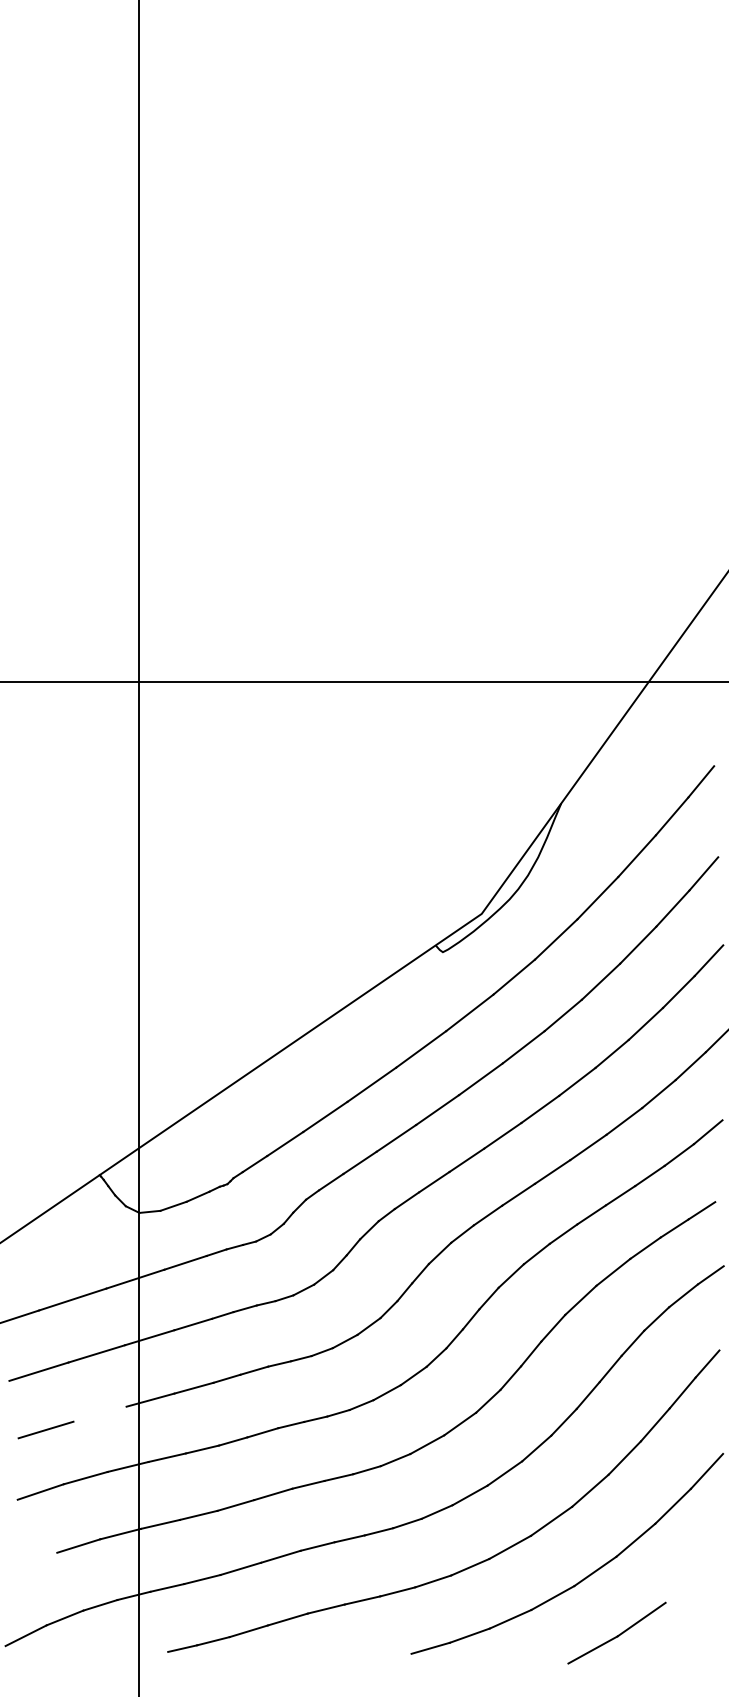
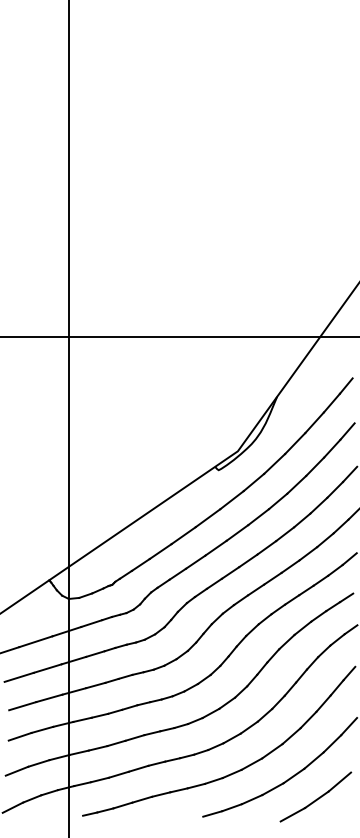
line: (100, 1414) -> (49, 698), added
line: (33, 1560) -> (16, 770), added
line: (687, 1582) -> (339, 781), added

